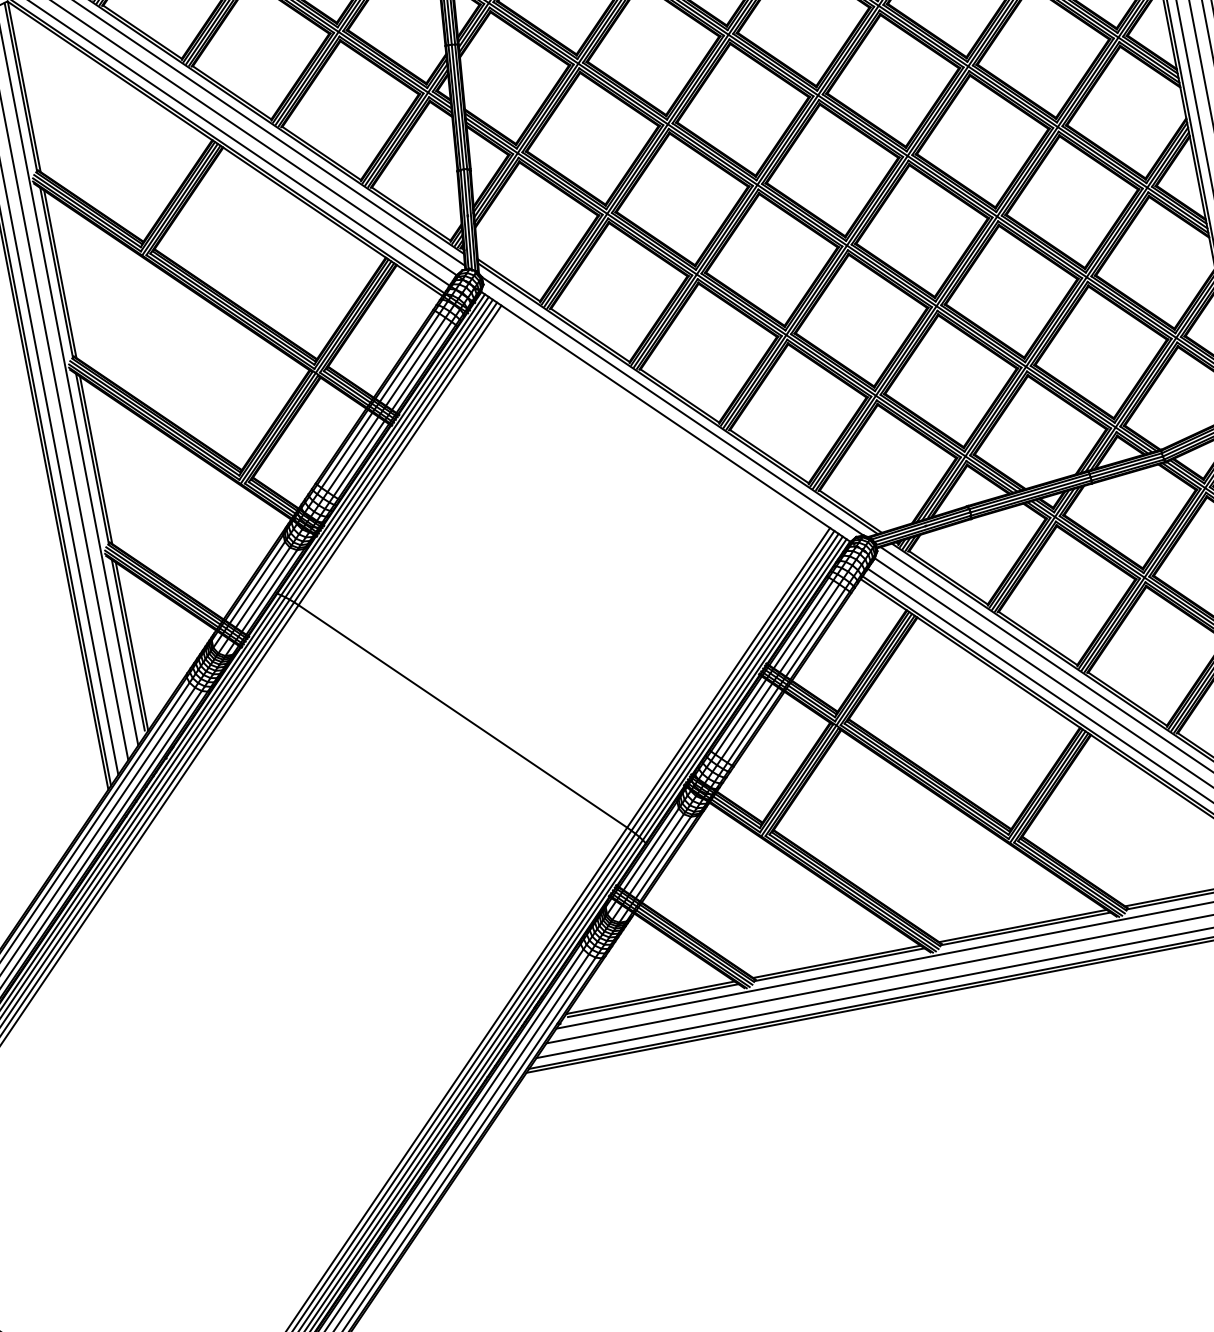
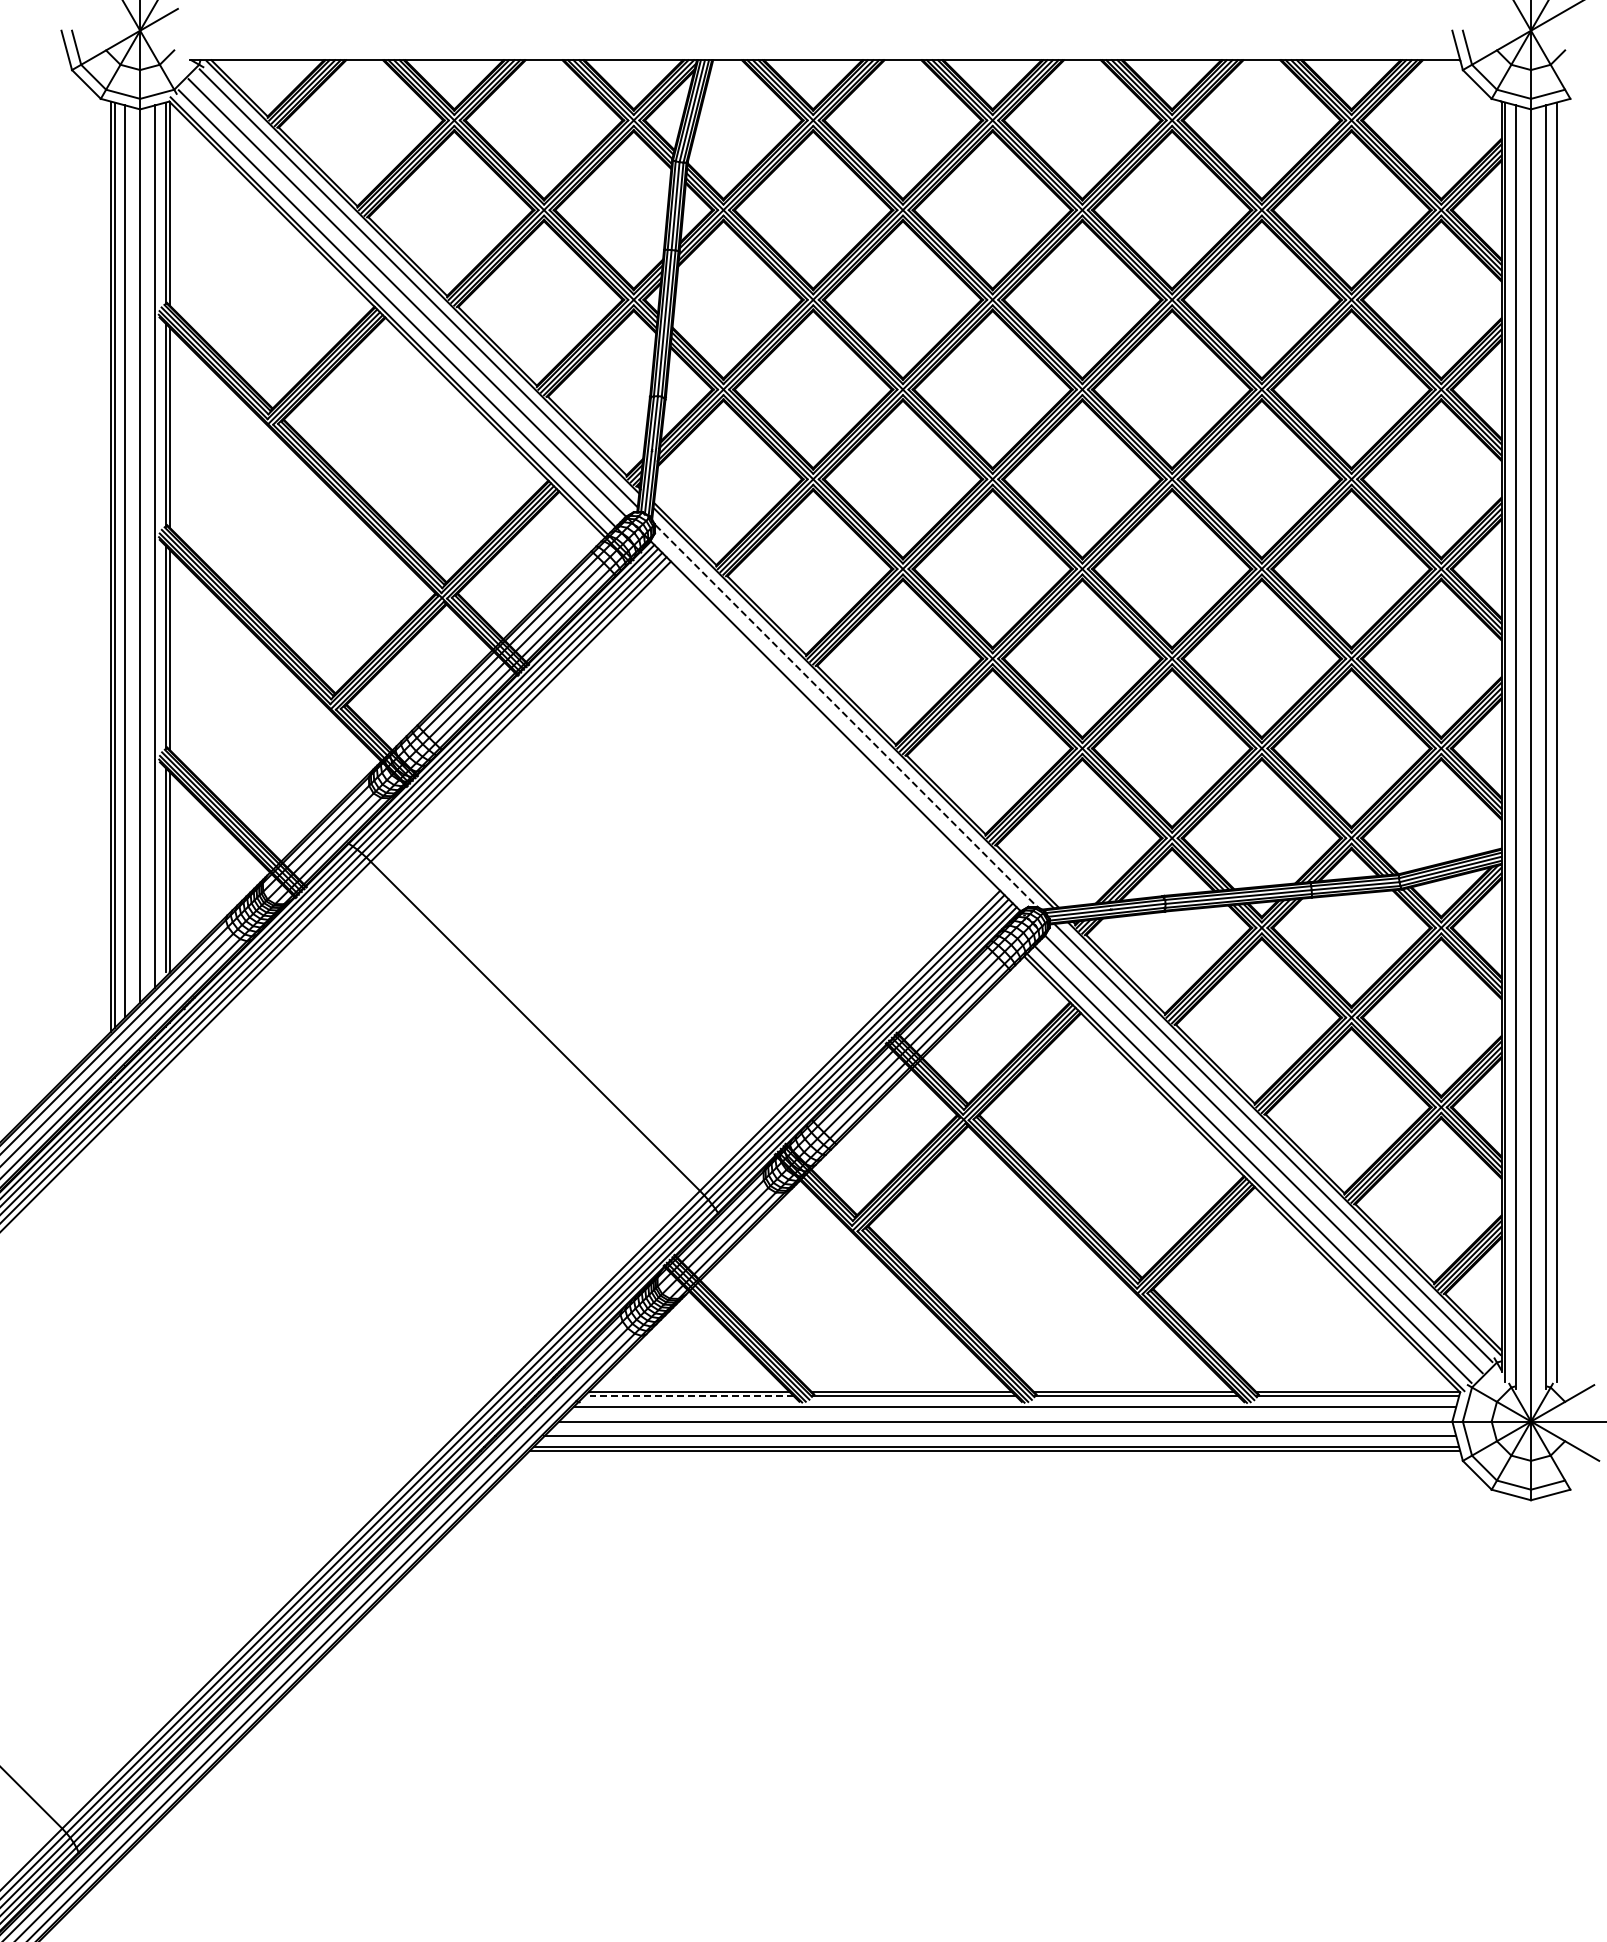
line: (678, 410) -> (851, 721), solid -> dashed
line: (653, 1001) -> (691, 1396), solid -> dashed

